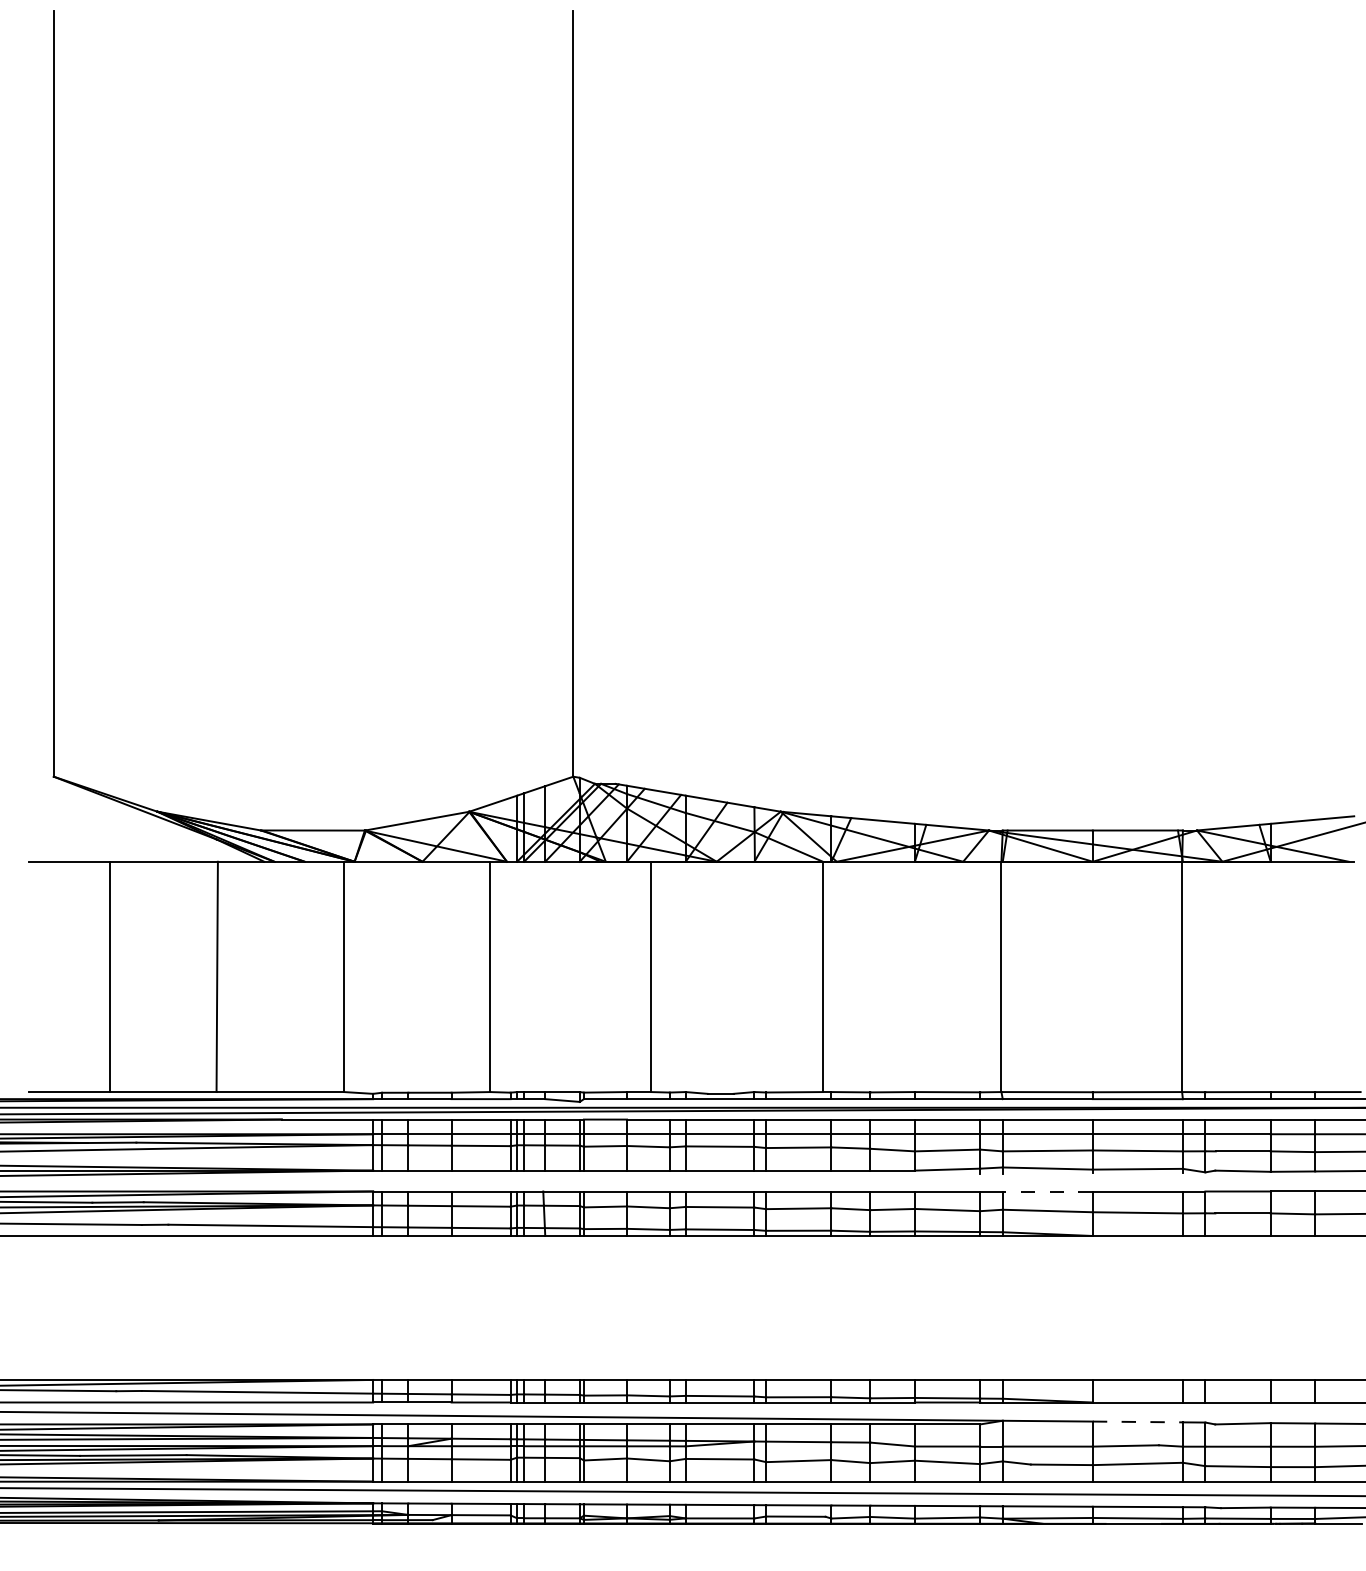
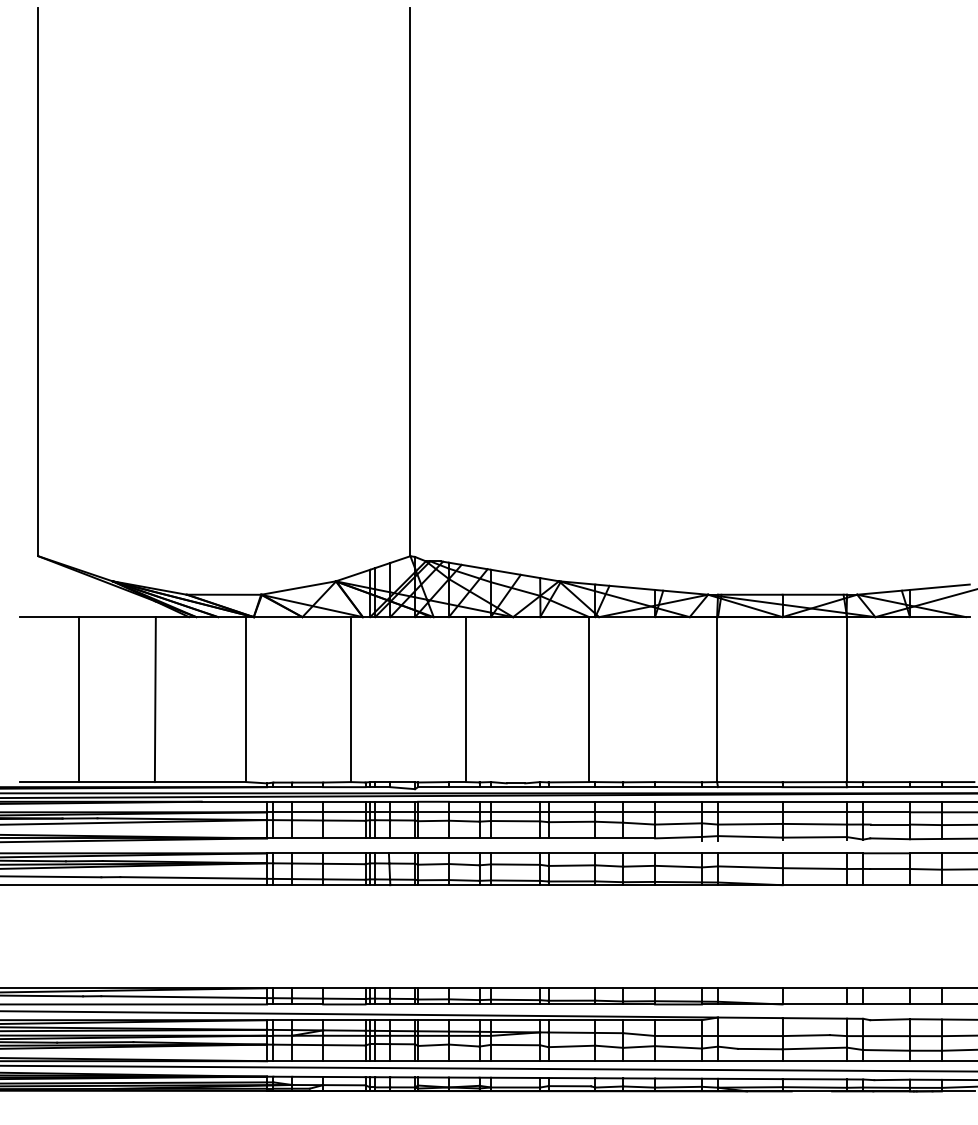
line: (1047, 1191) -> (750, 853), dashed -> solid
line: (1138, 1421) -> (815, 1018), dashed -> solid

